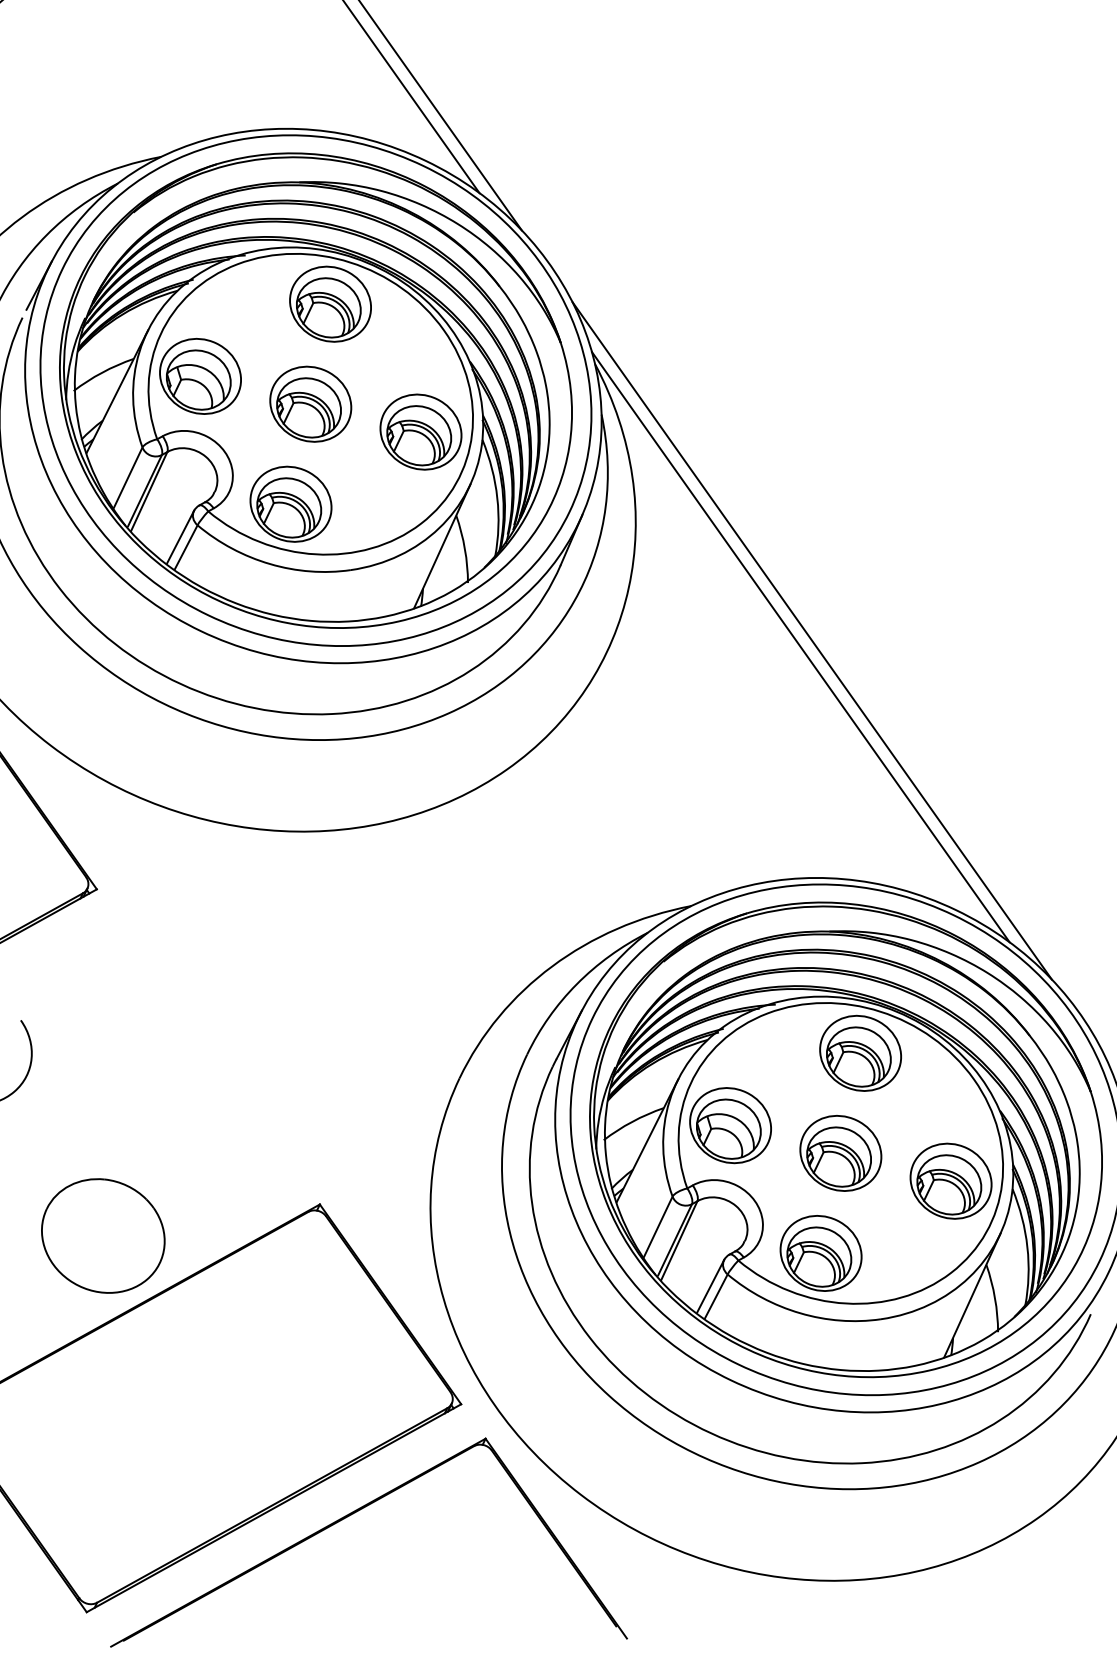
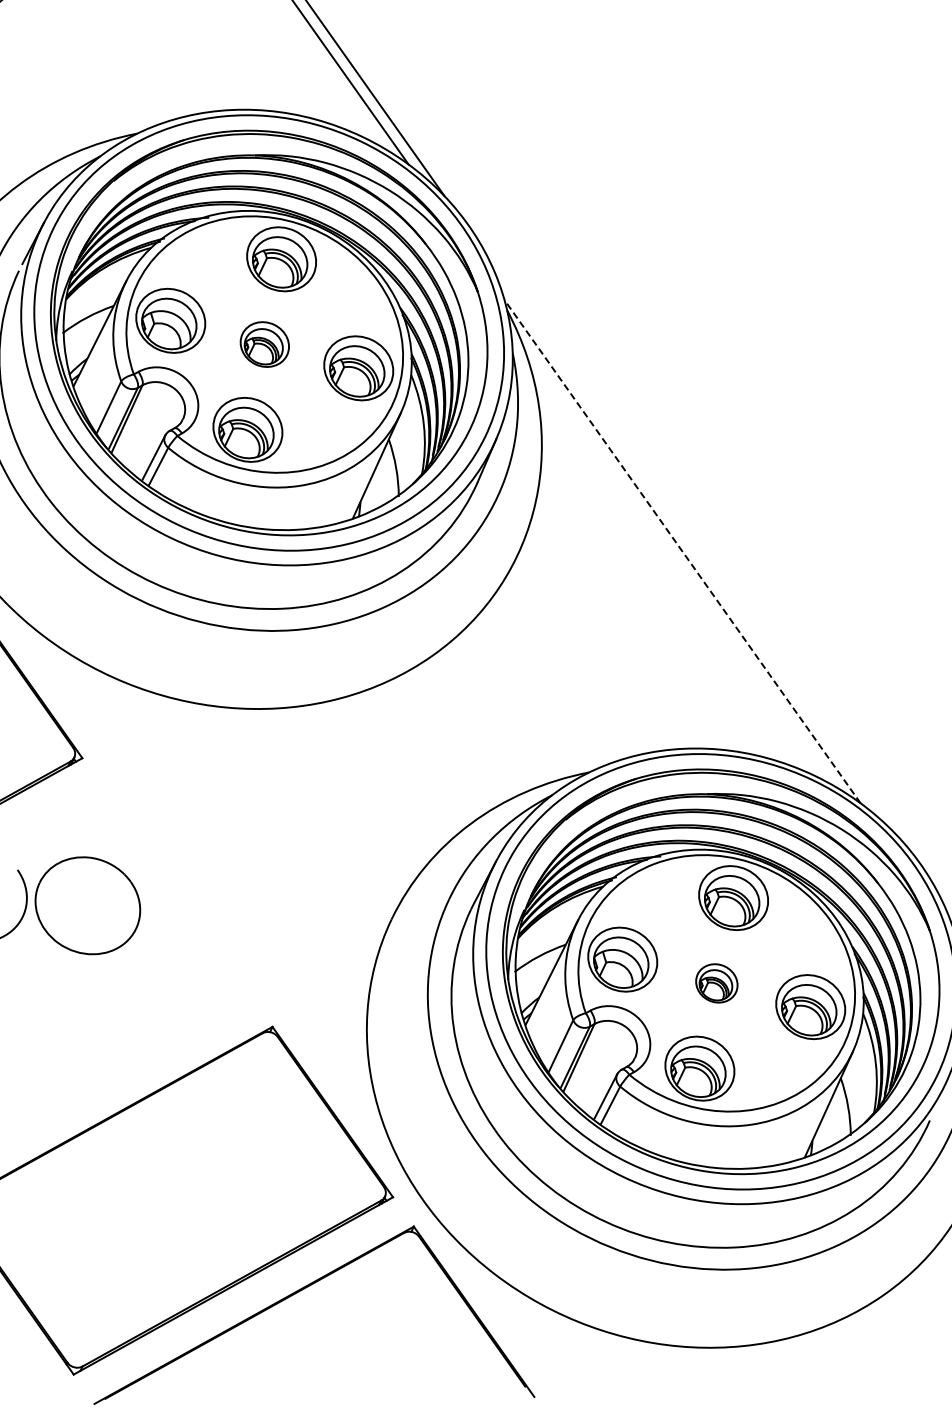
part: (310, 404) -> (264, 344), size x0.7
line: (812, 641) -> (692, 546), removed
line: (800, 646) -> (682, 551), solid -> dashed
part: (840, 1153) -> (716, 983), size x0.6
part: (102, 1235) -> (87, 905), moved

